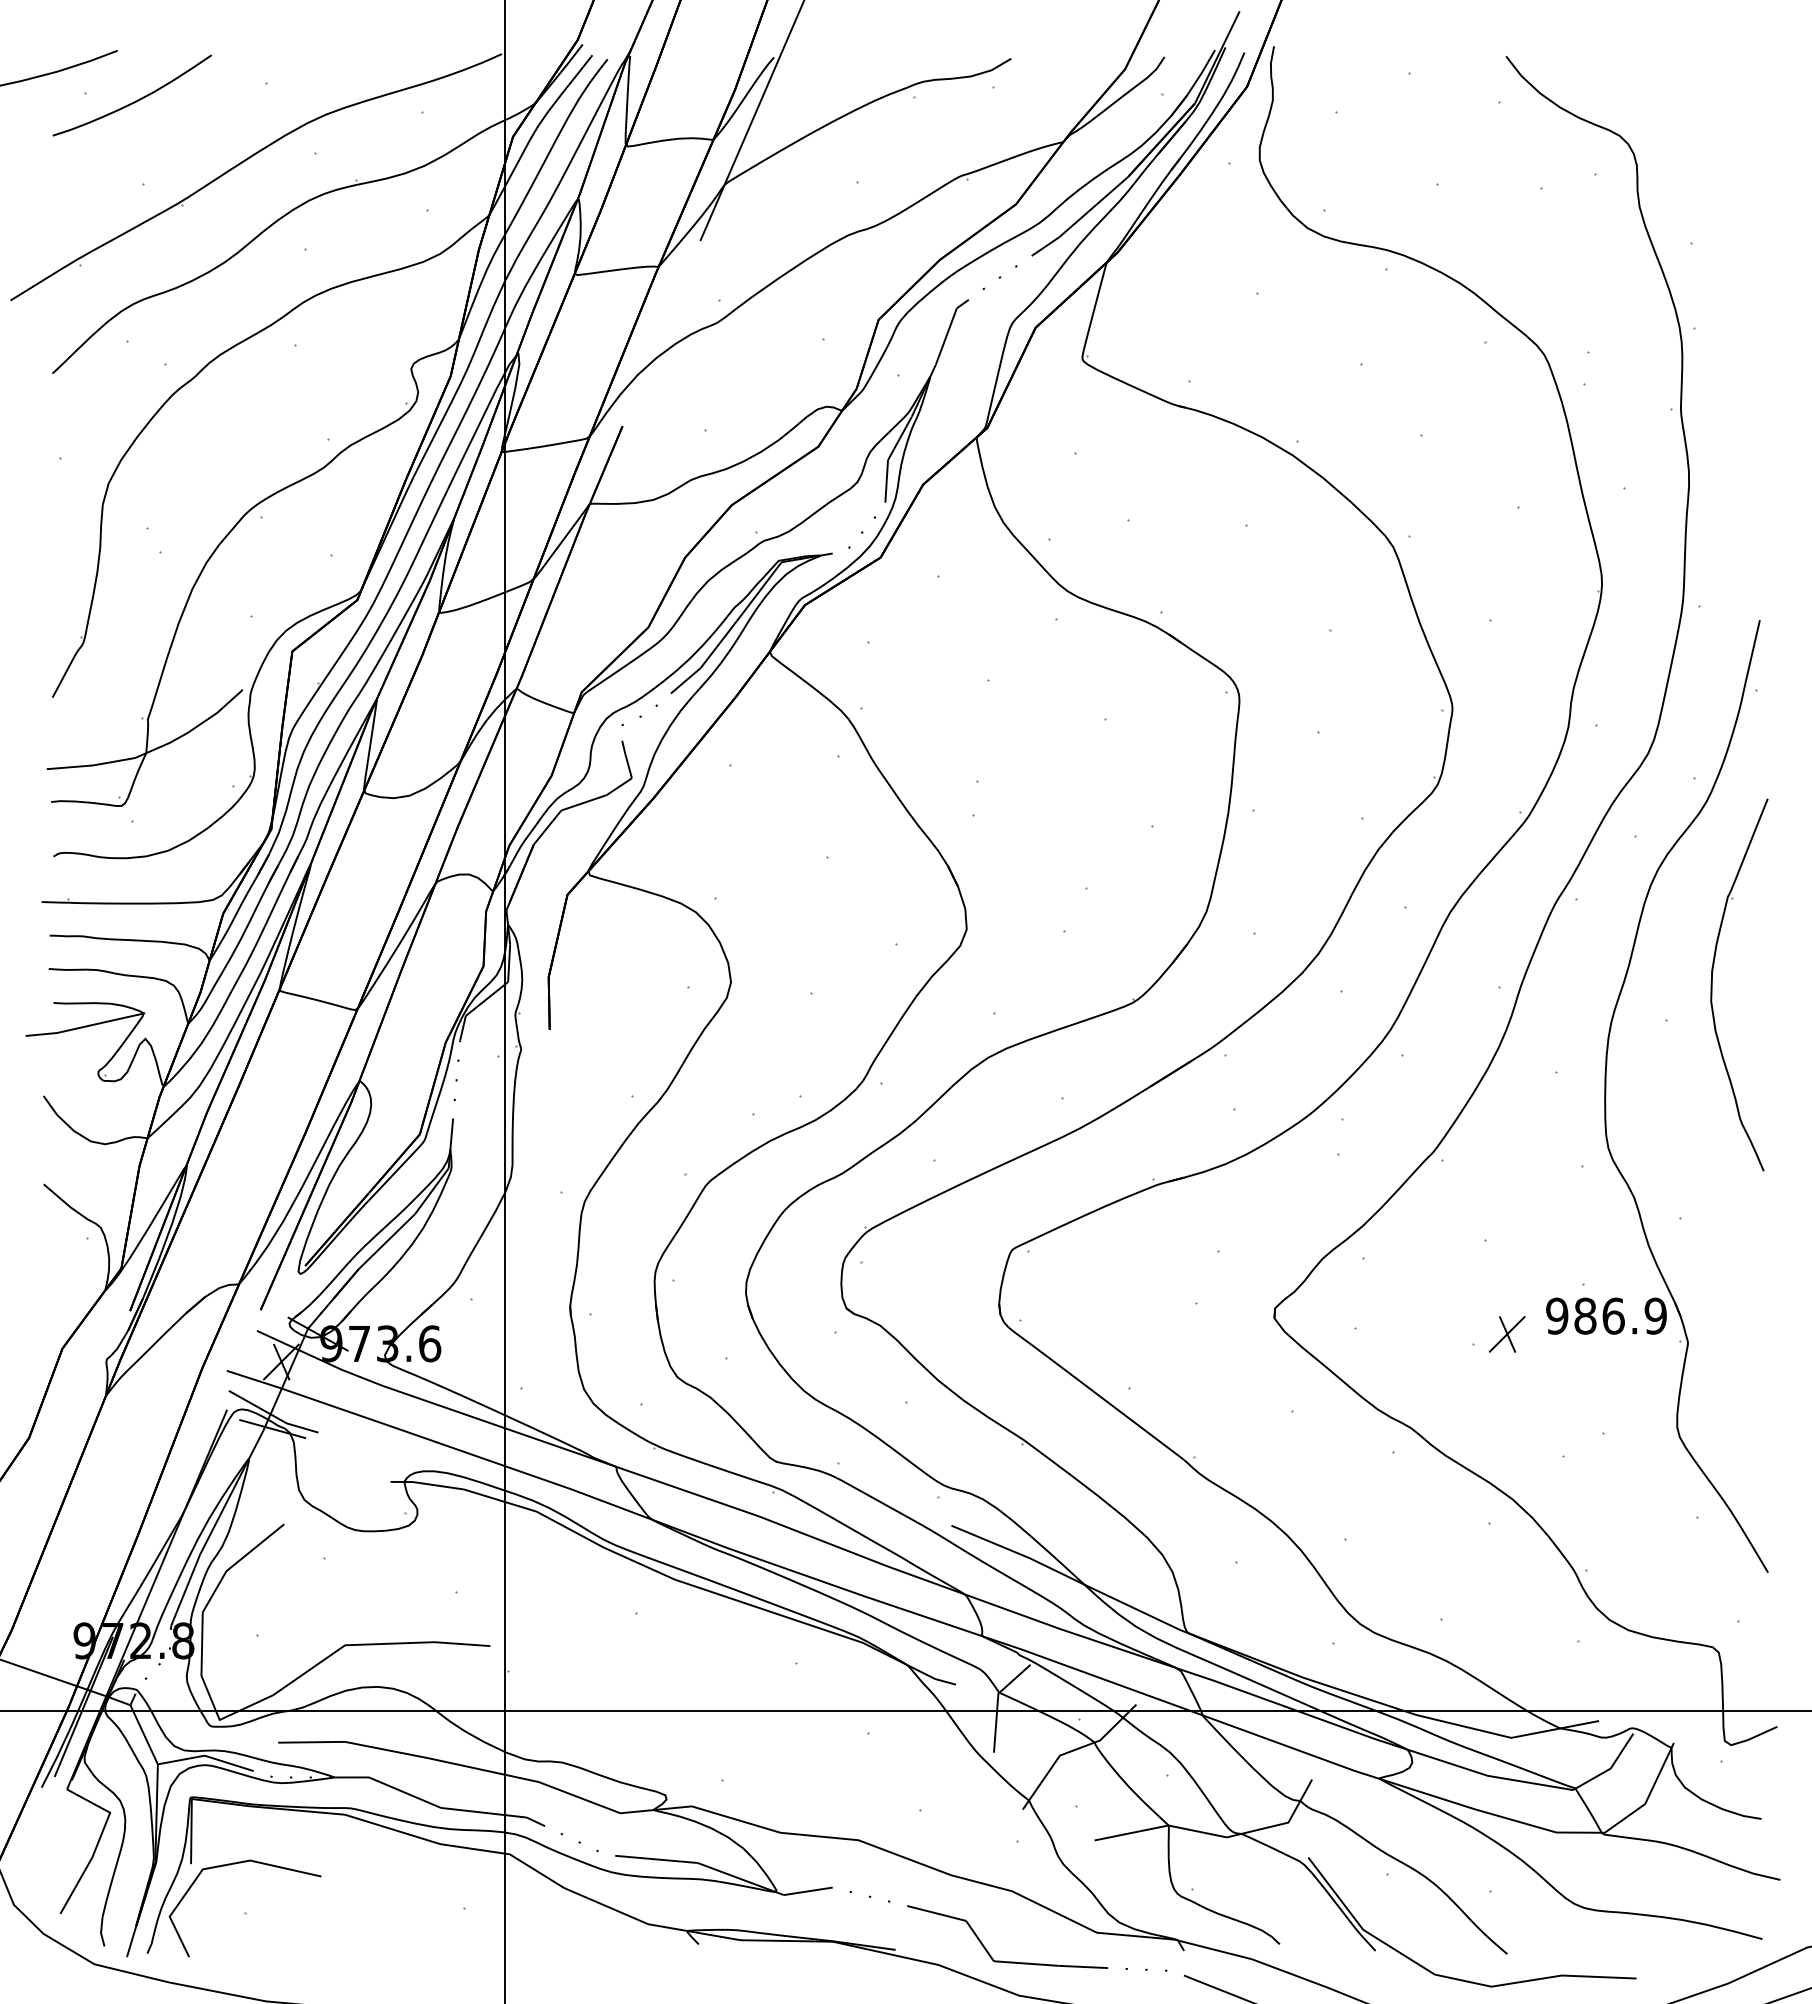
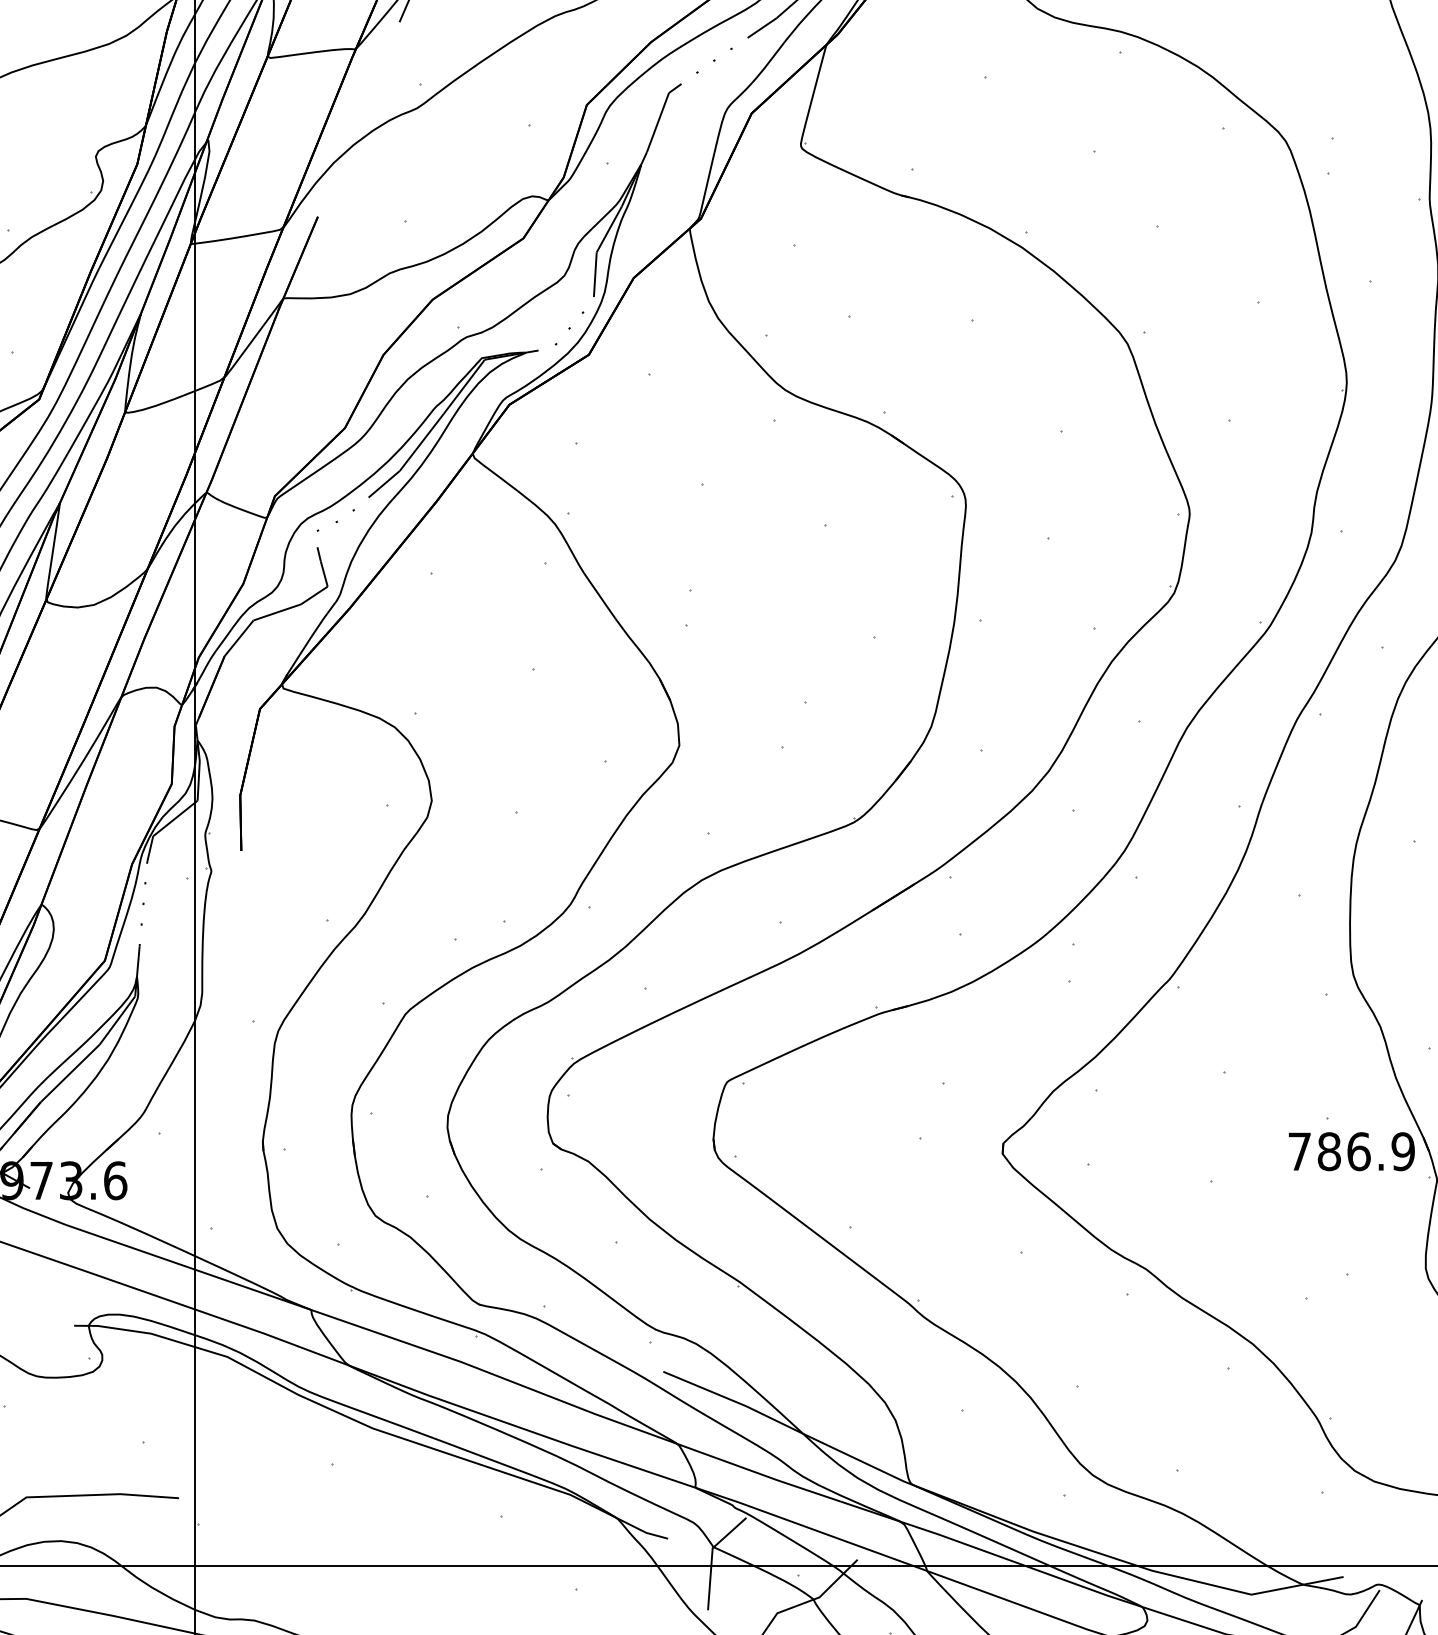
text: (1557, 1315) -> (1300, 1150), 986.9 -> 786.9
part: (1506, 1334) -> (1246, 1170), removed

